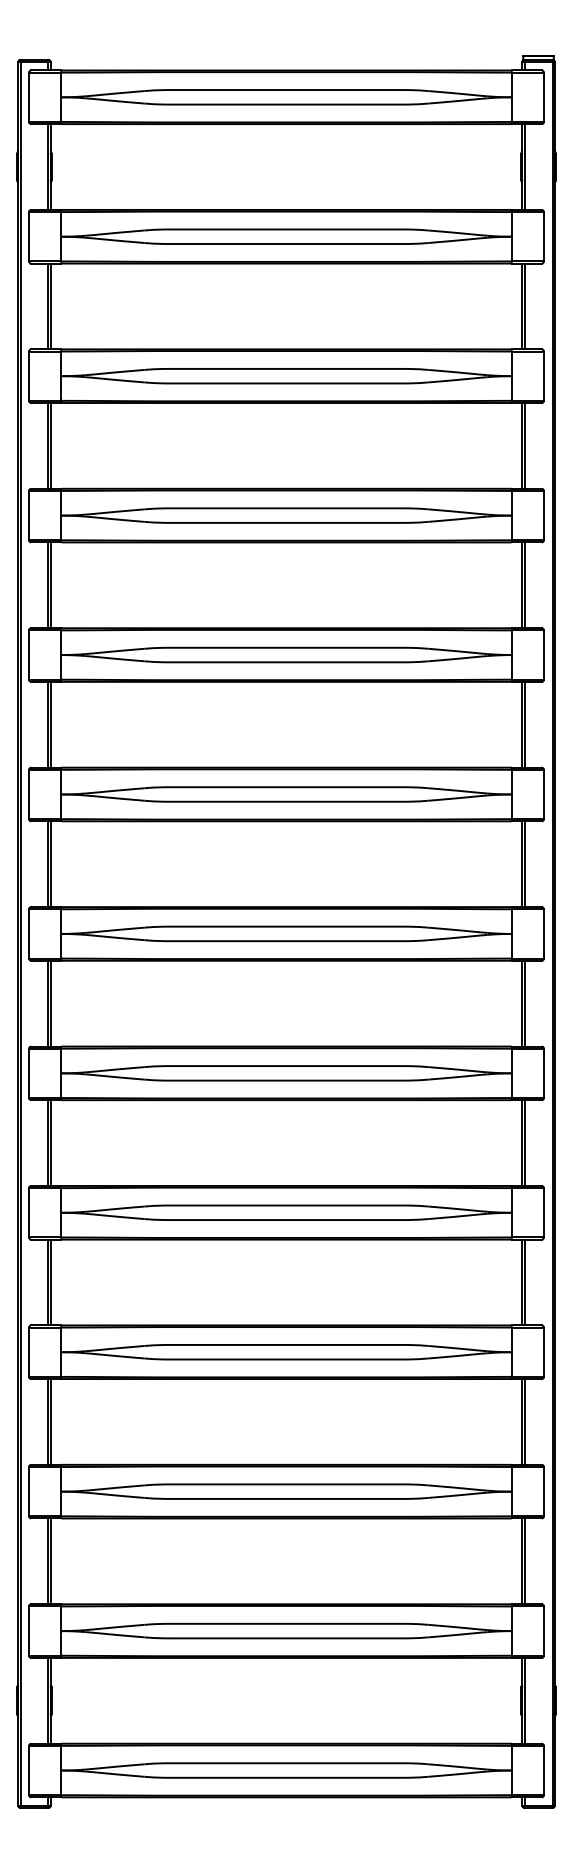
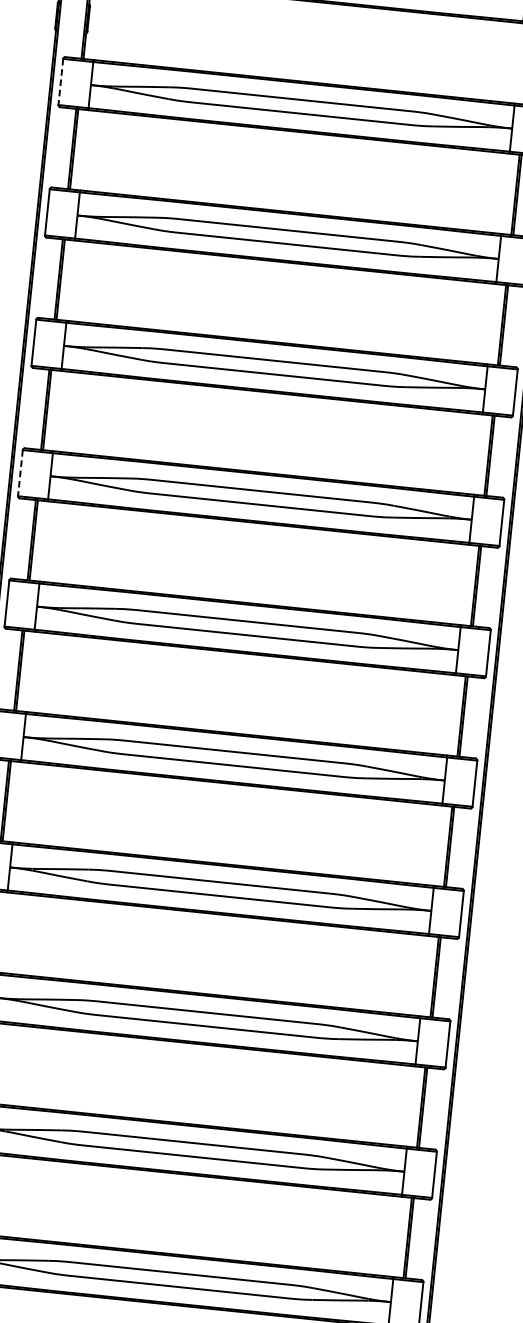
line: (29, 236) -> (61, 81), solid -> dashed
line: (29, 655) -> (20, 473), solid -> dashed

